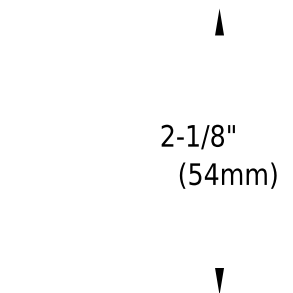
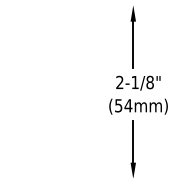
line: (219, 73) -> (133, 44), added
text: (198, 135) -> (138, 82), moved
line: (219, 233) -> (133, 141), added

